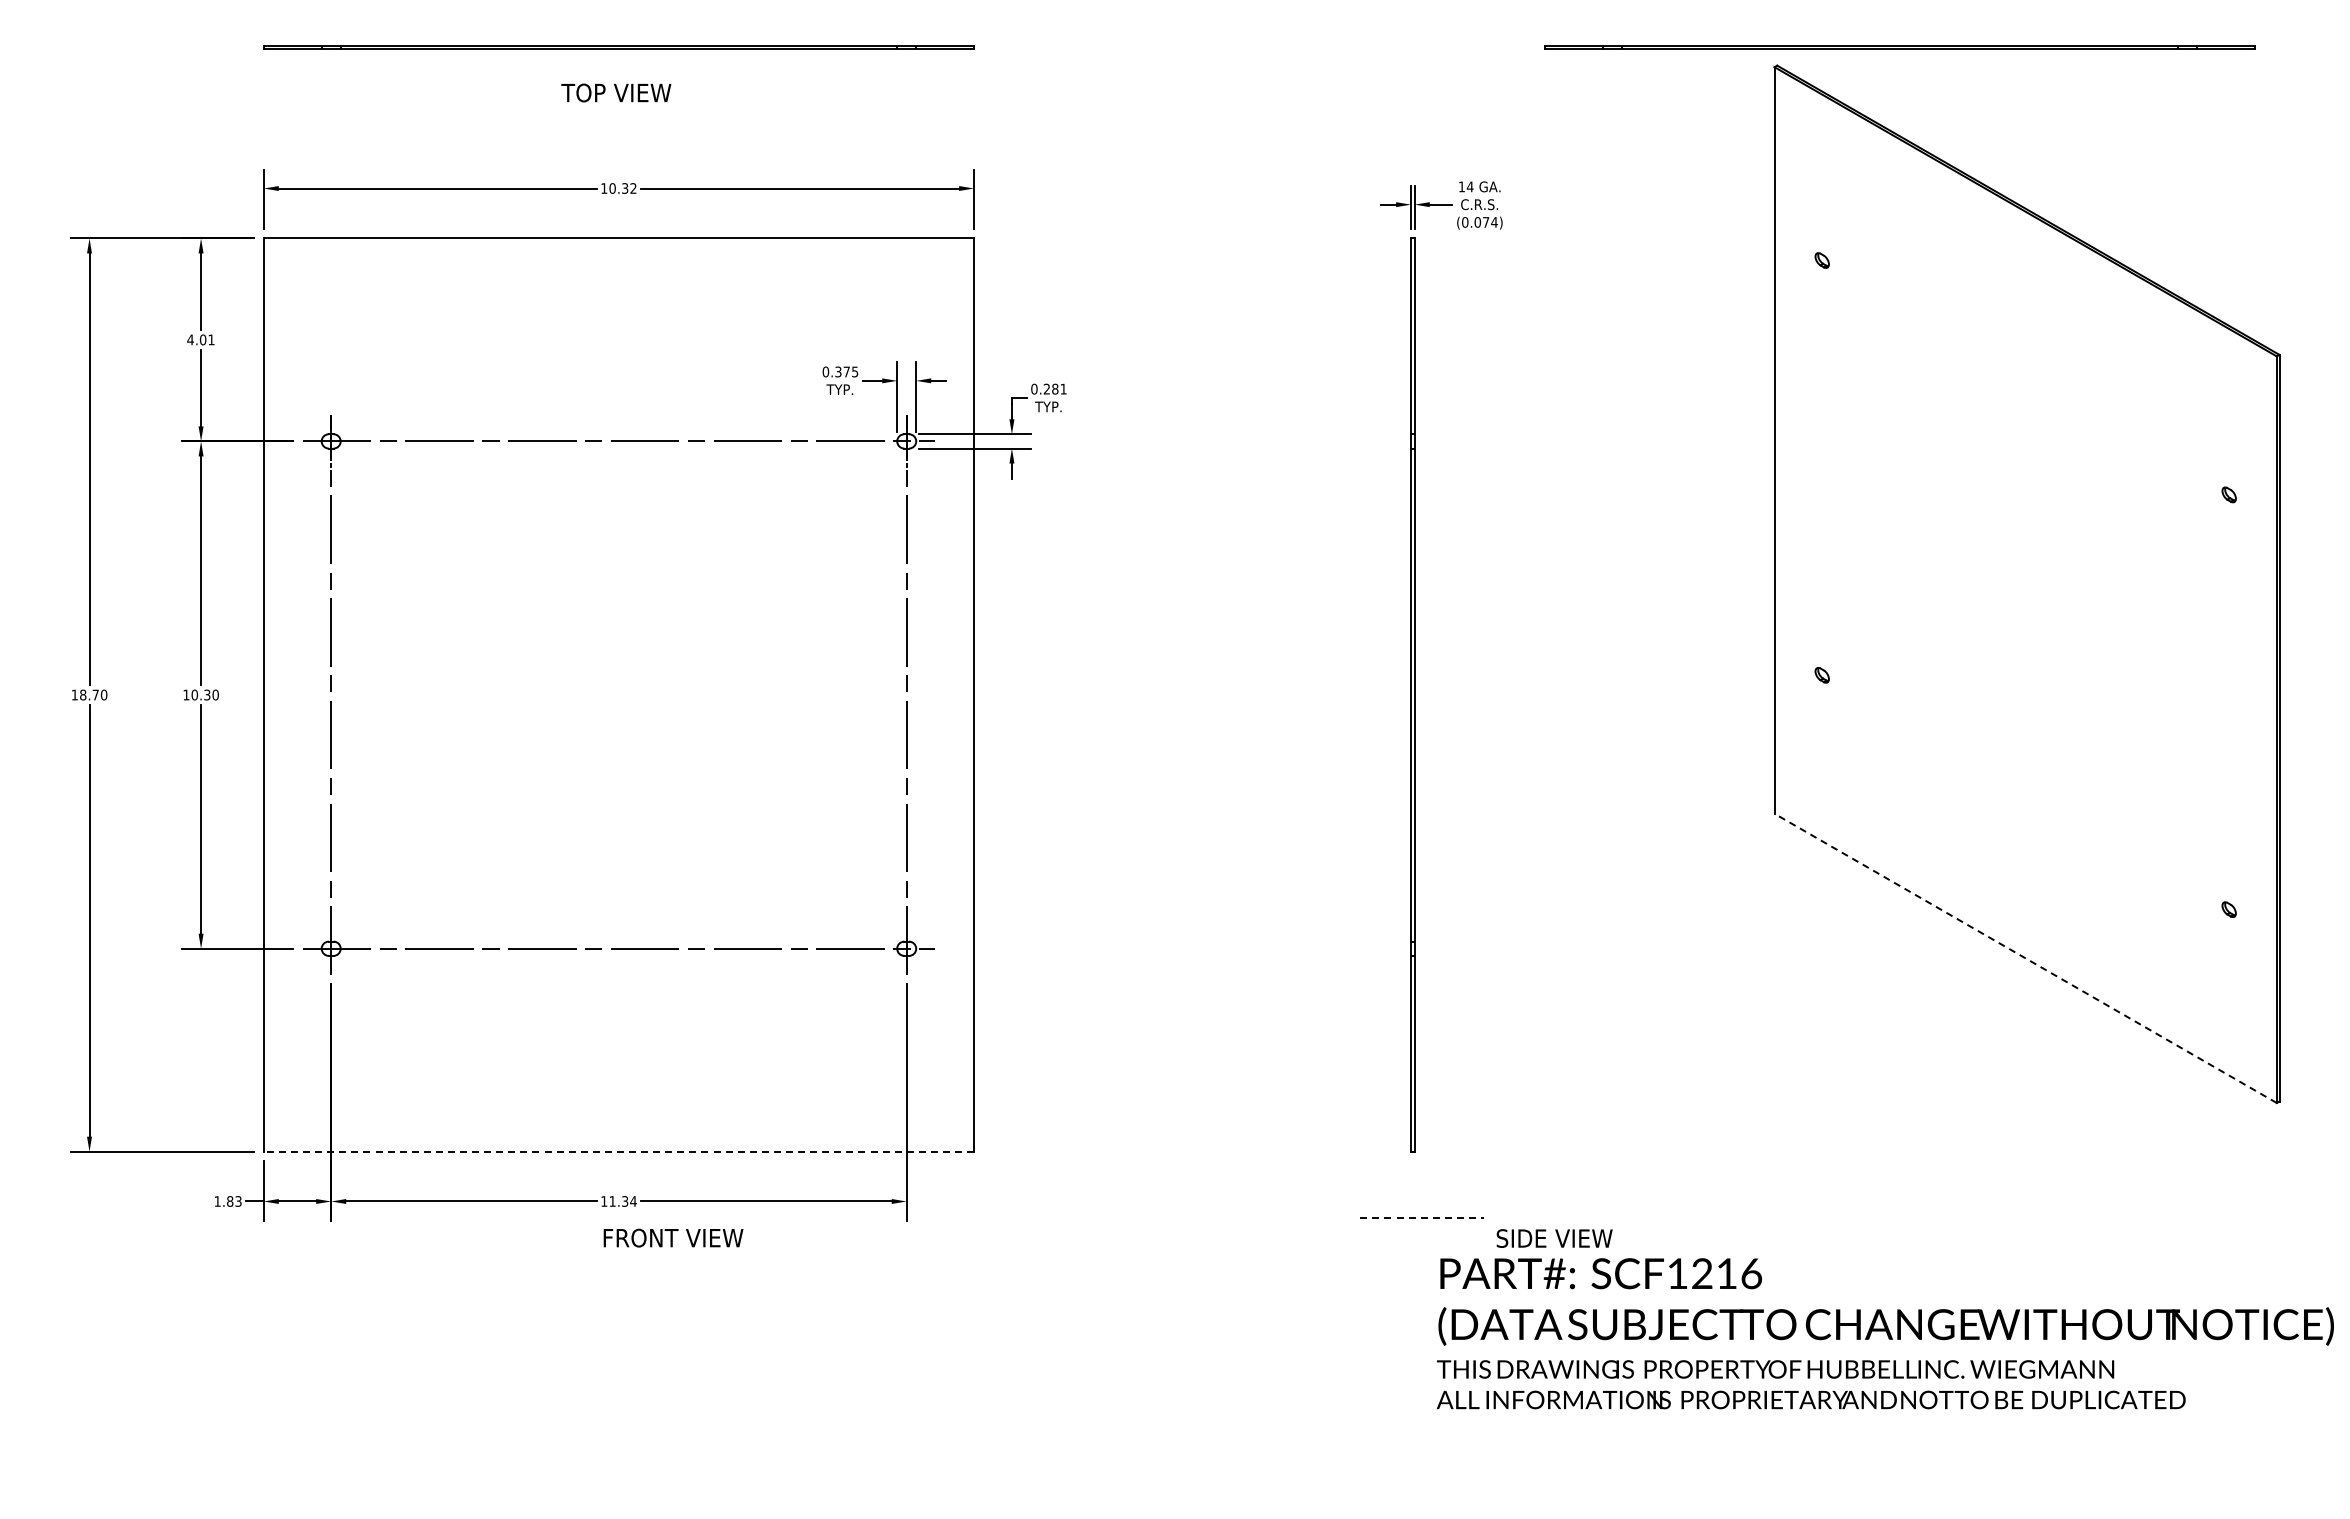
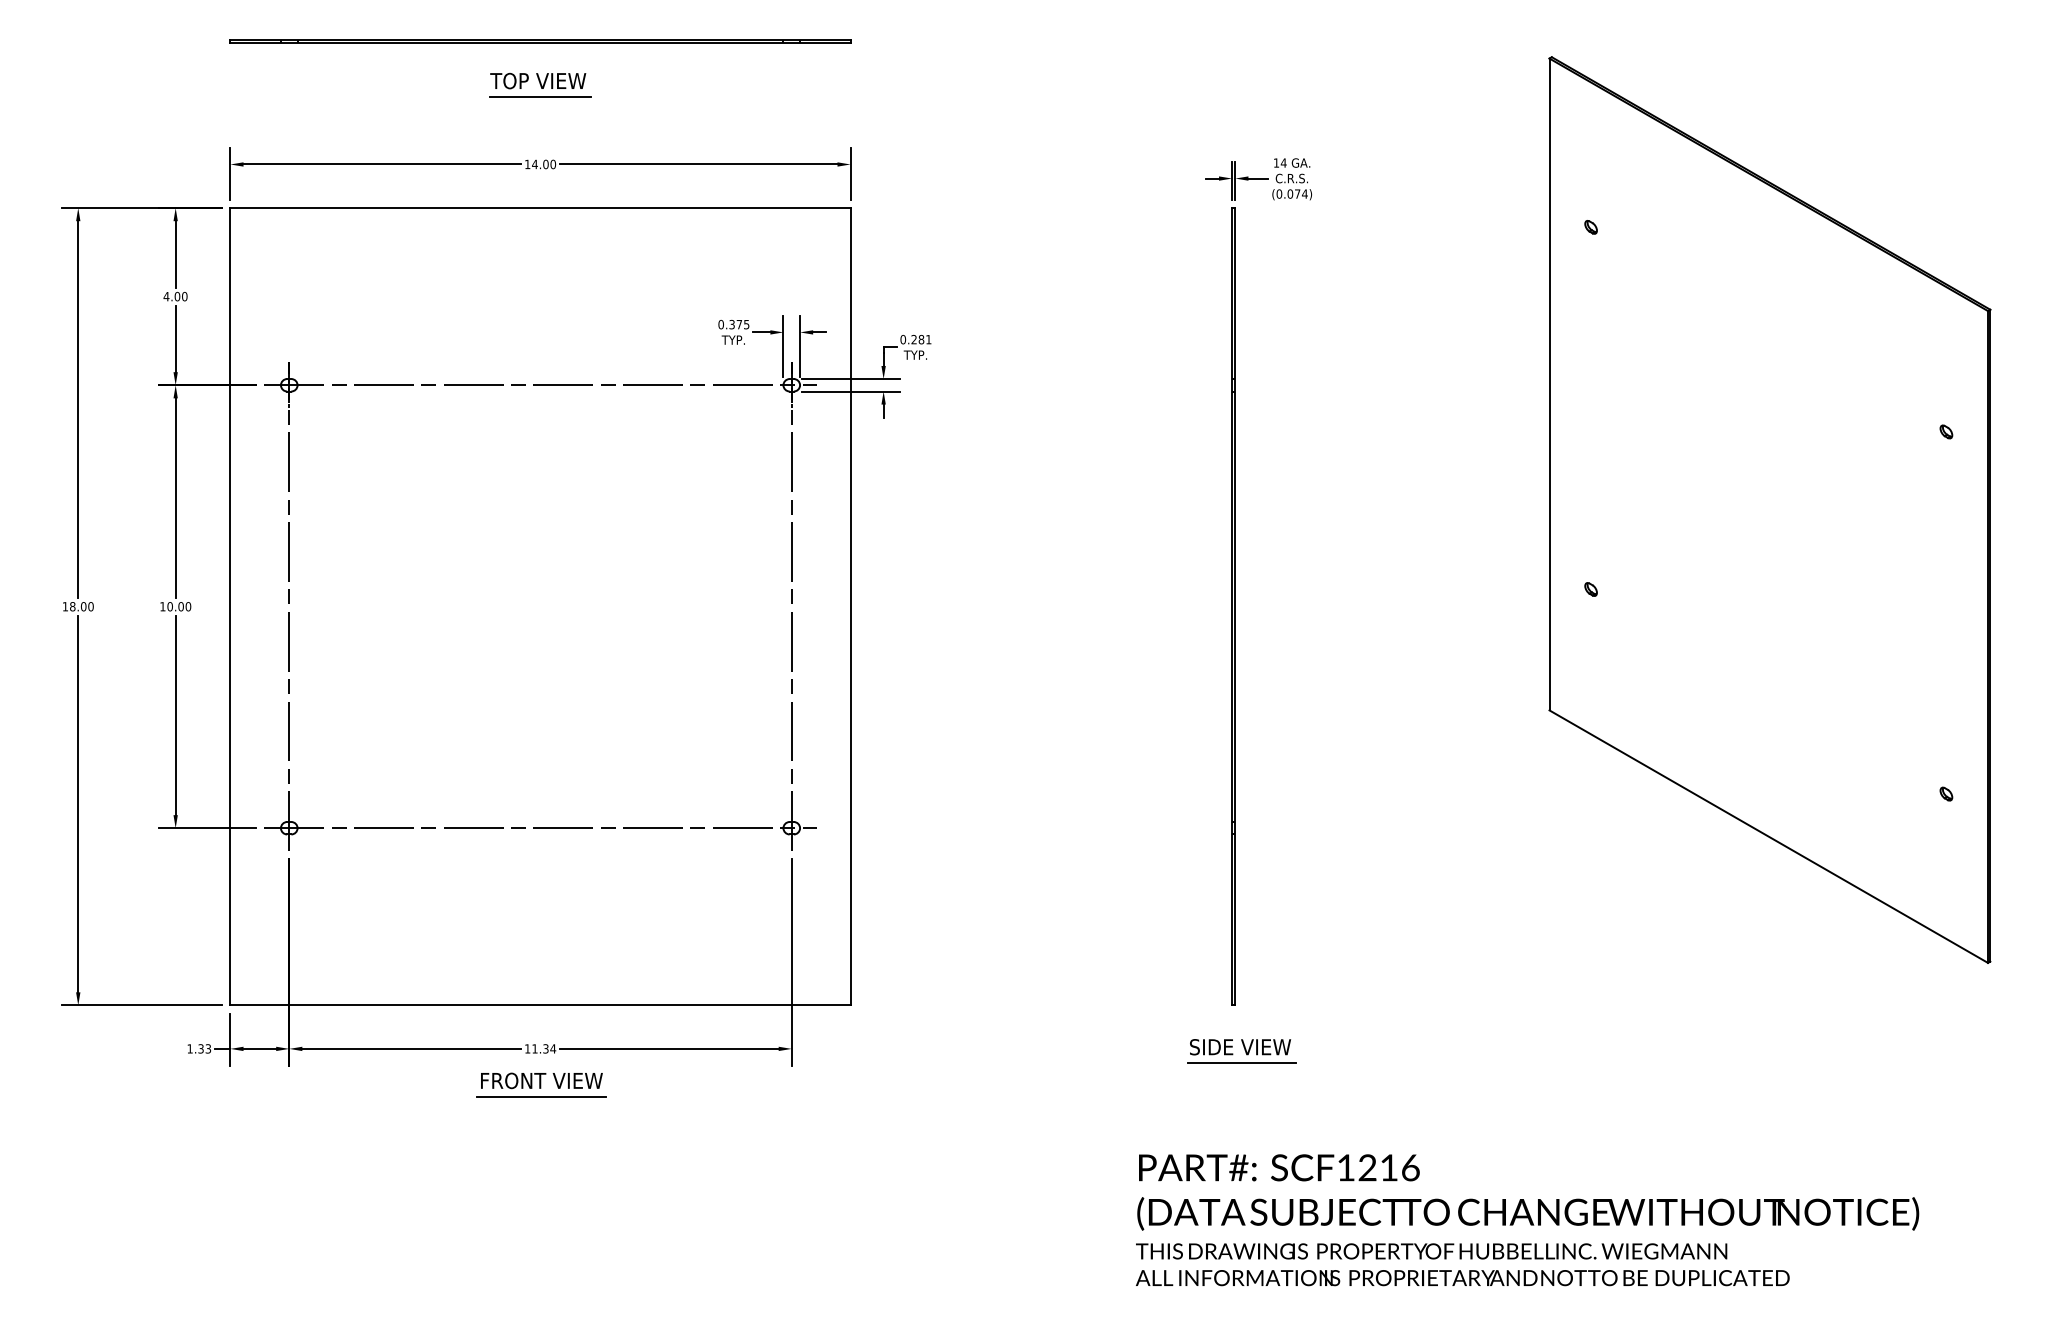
line: (1899, 46) -> (1658, 40), removed
line: (618, 111) -> (540, 97), added
text: (622, 188) -> (543, 164), 10.32 -> 14.00
text: (211, 339) -> (184, 296), 4.01 -> 4.00
text: (95, 694) -> (83, 606), 18.70 -> 18.00
text: (207, 694) -> (181, 606), 10.30 -> 10.00
line: (2025, 958) -> (1768, 836), dashed -> solid
line: (618, 1151) -> (540, 1005), dashed -> solid
text: (230, 1201) -> (201, 1048), 1.83 -> 1.33
line: (1422, 1217) -> (1242, 1062), dashed -> solid
text: (673, 1237) -> (541, 1080), moved
text: (1554, 1238) -> (1240, 1047), moved
line: (619, 1256) -> (540, 1096), added
text: (1884, 1333) -> (1526, 1220), moved

